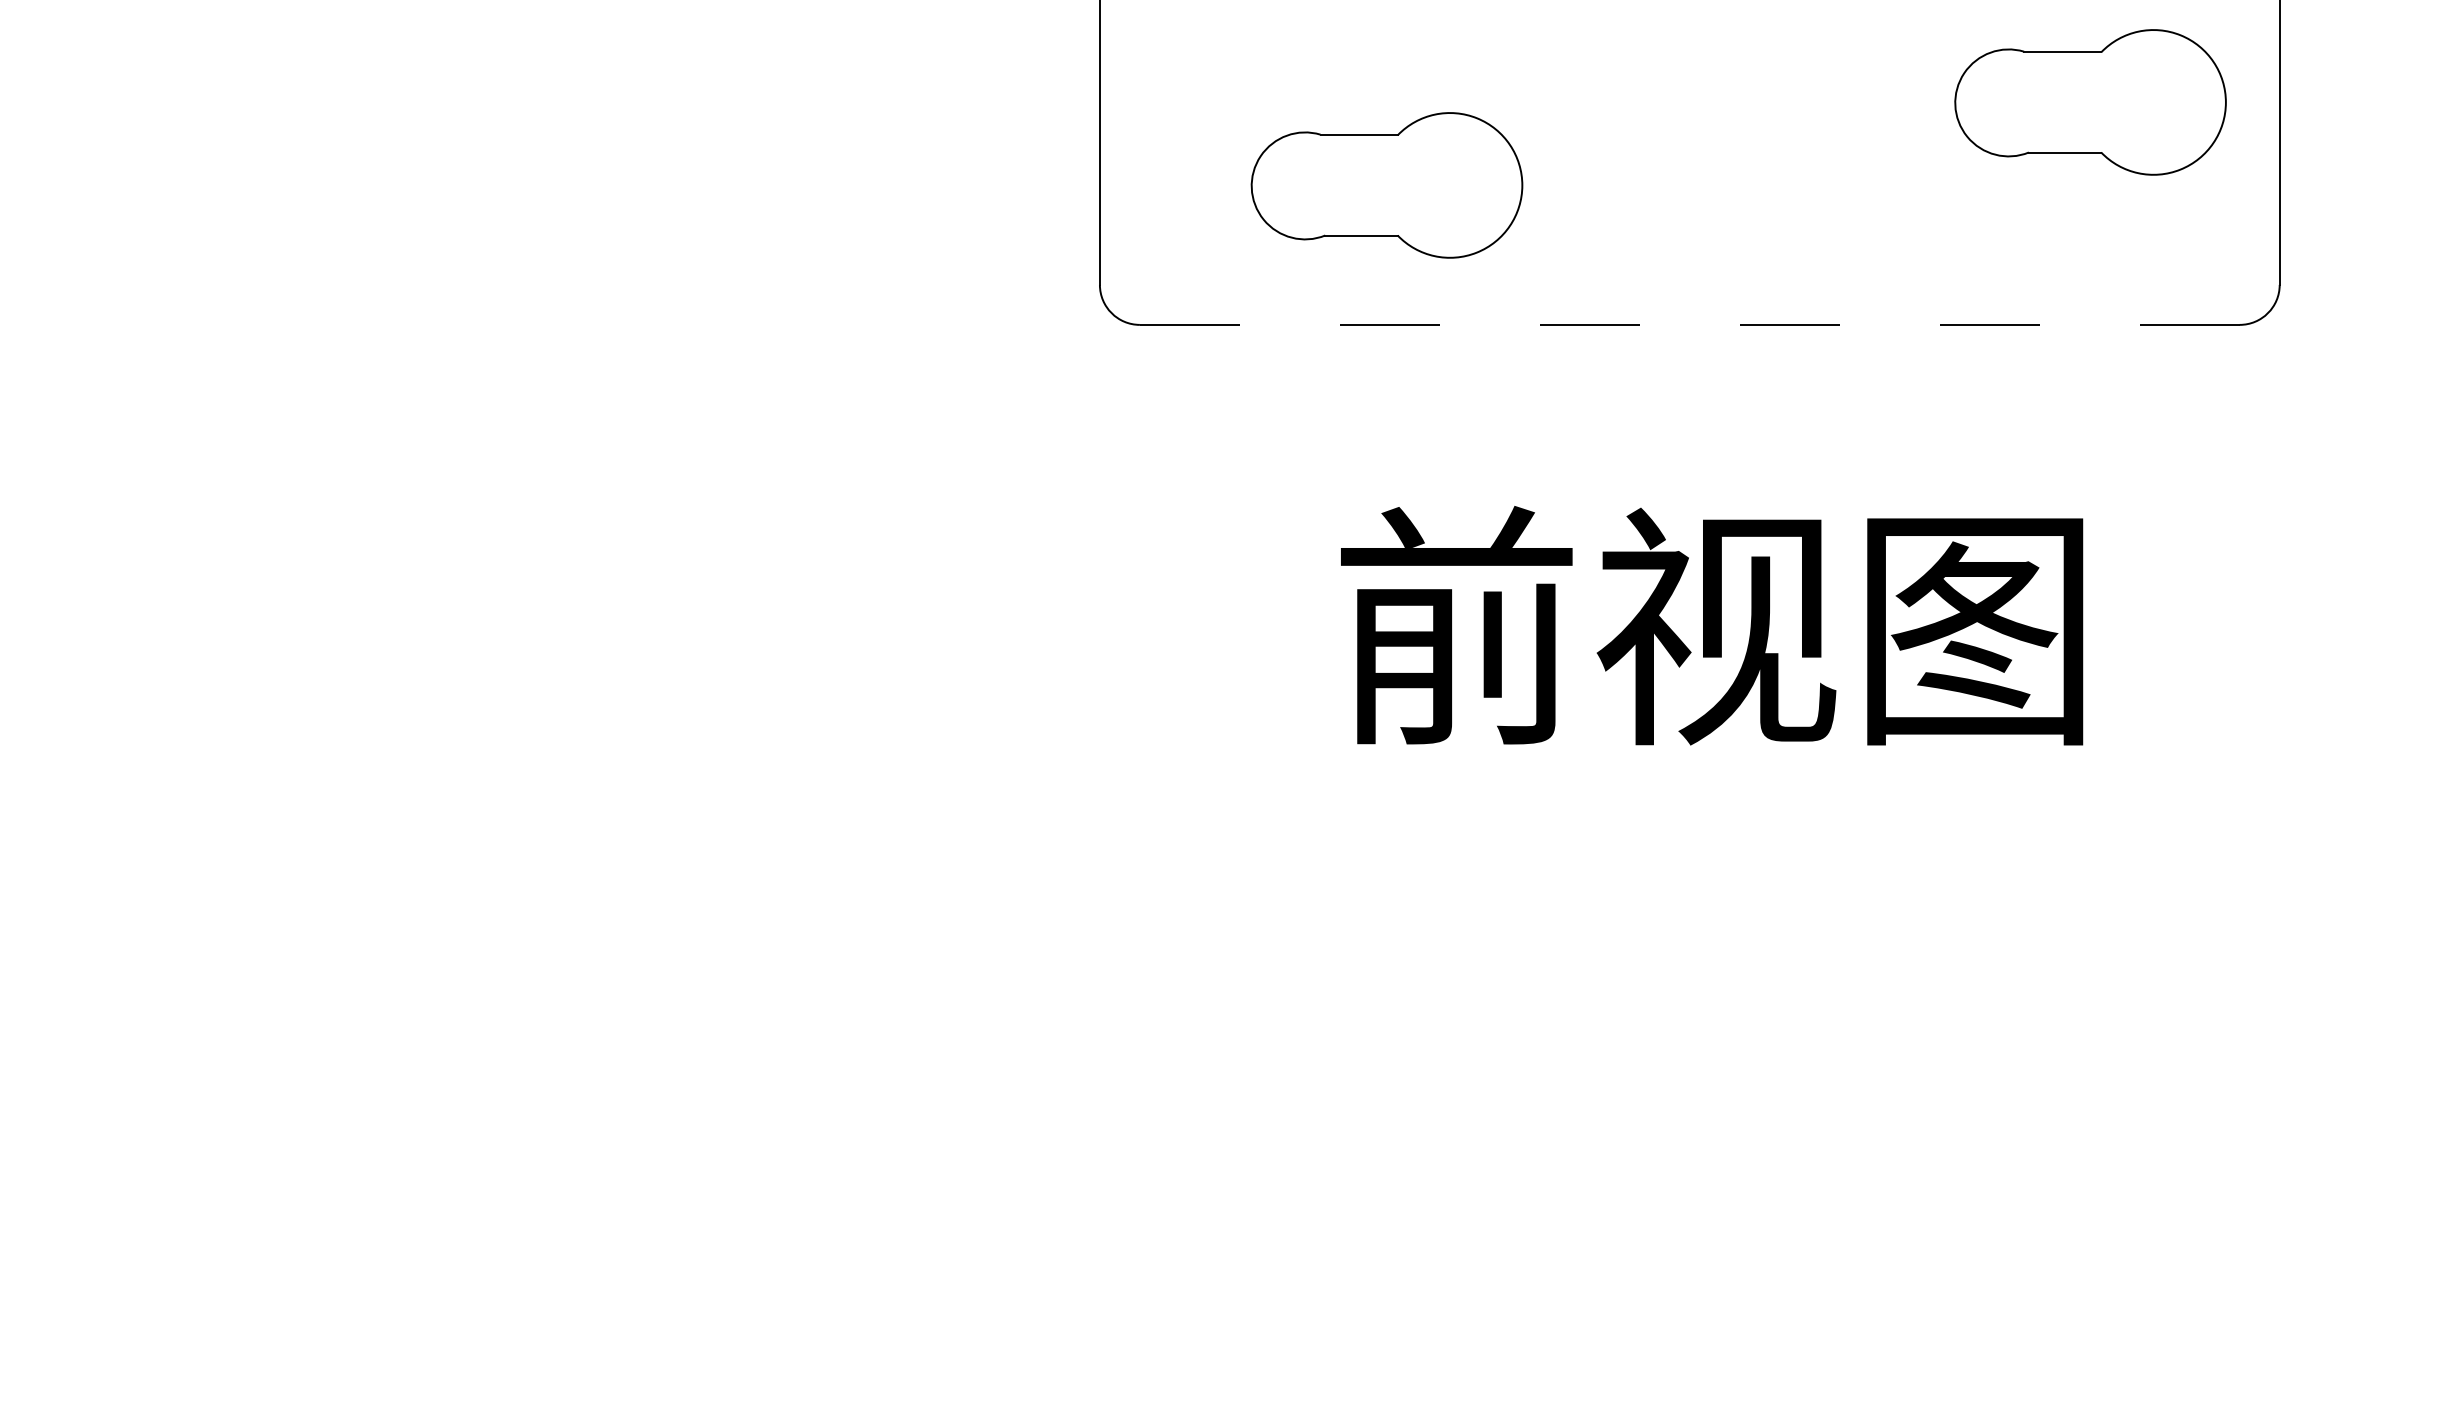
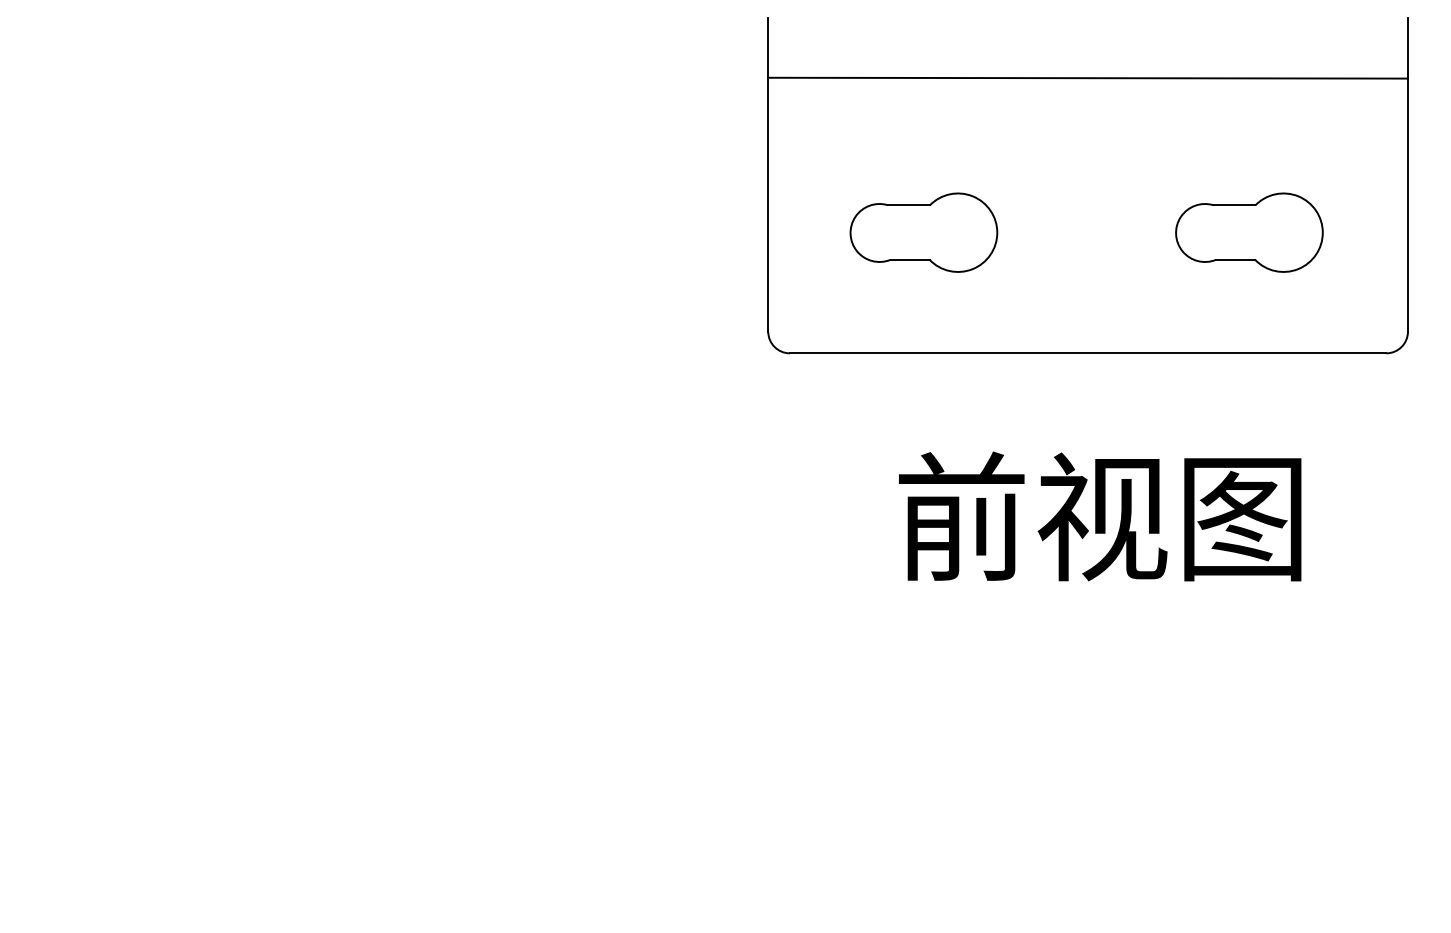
part: (2090, 102) -> (1249, 232), moved
part: (1386, 185) -> (923, 232), moved
line: (1690, 325) -> (1088, 353), dashed -> solid

